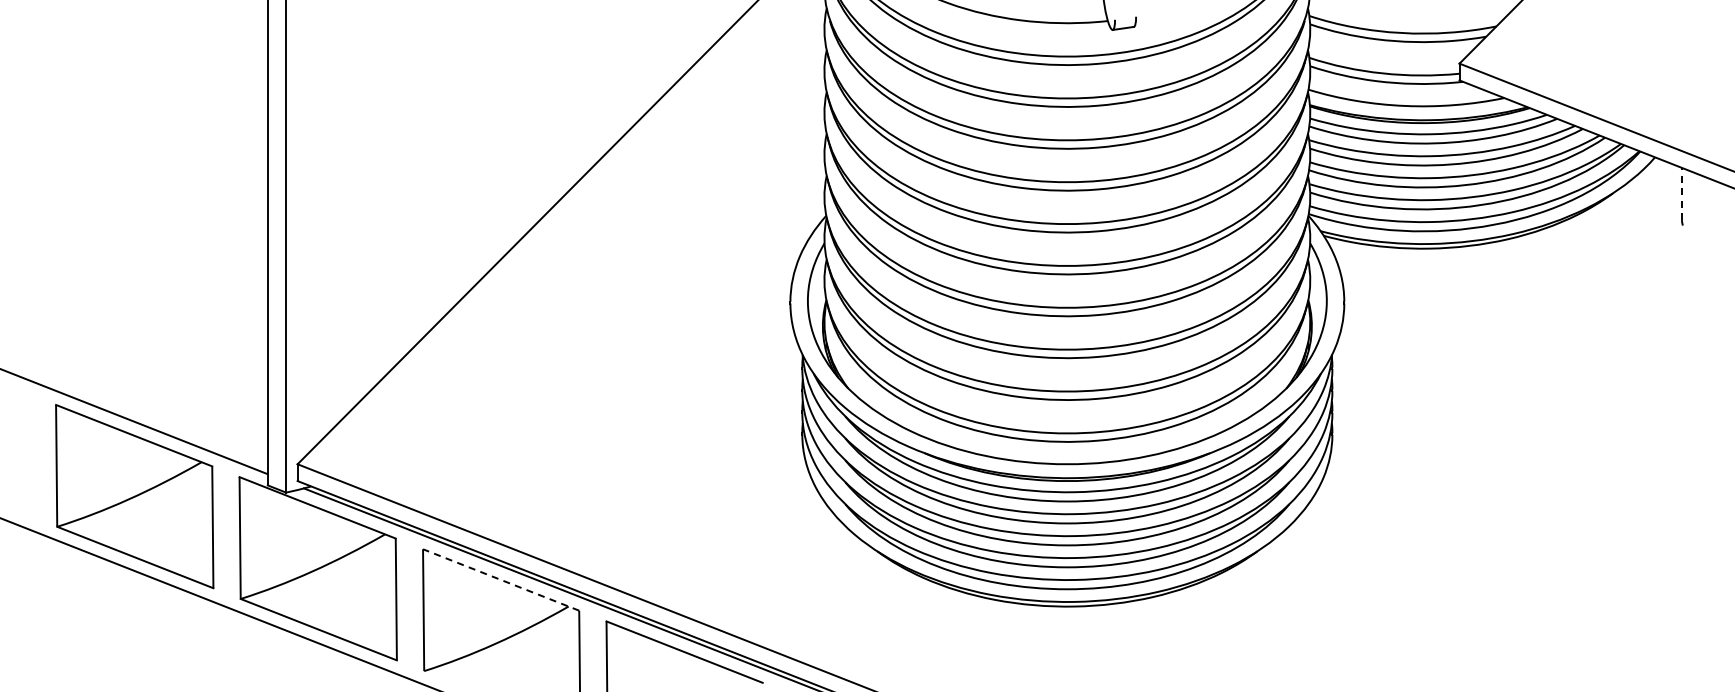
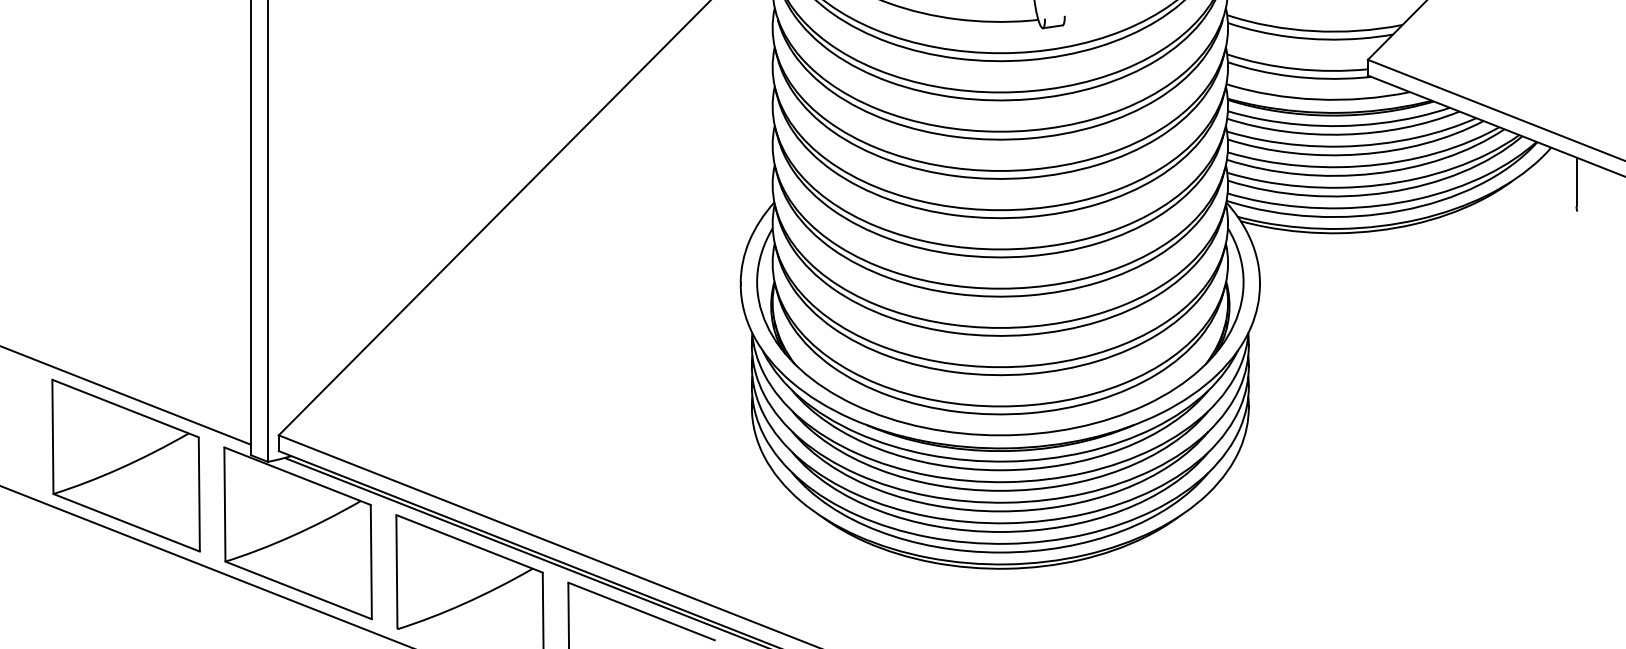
line: (1681, 193) -> (1576, 181), dashed -> solid
line: (501, 579) -> (469, 543), dashed -> solid

